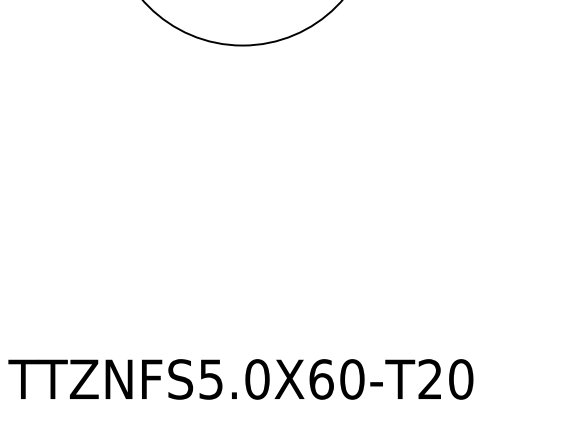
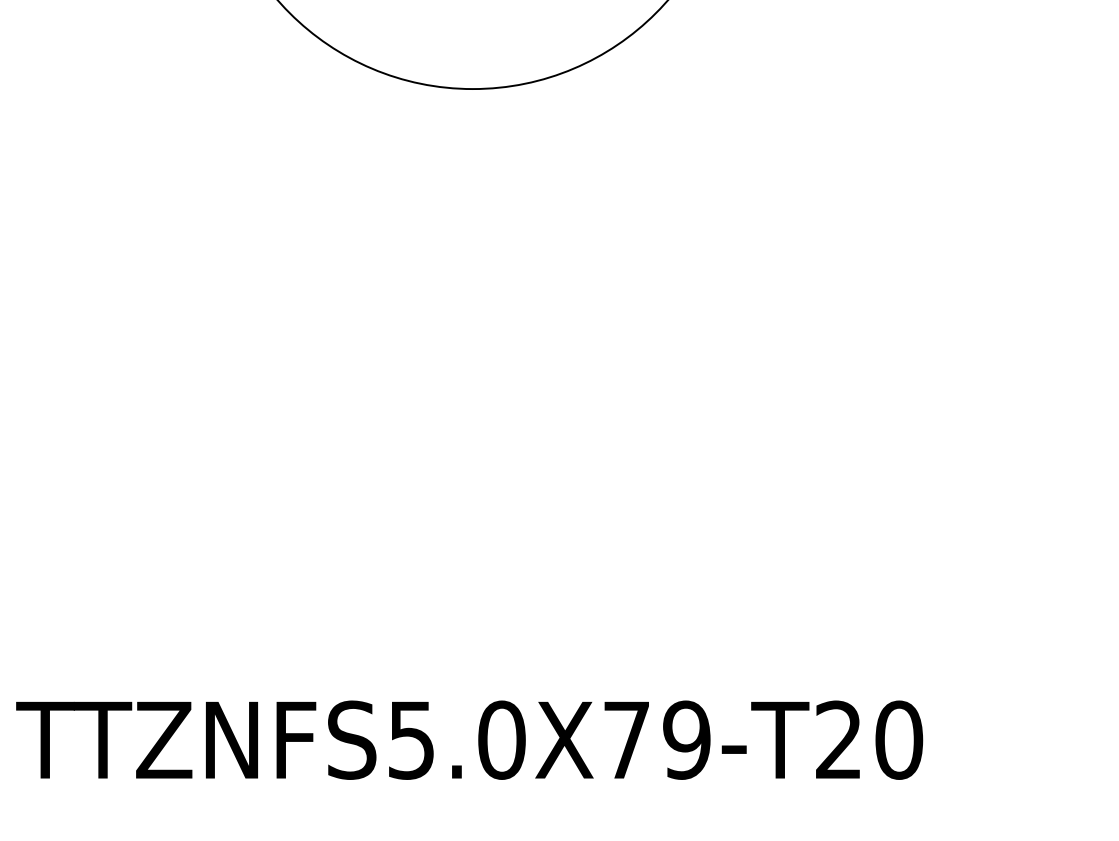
text: (336, 379) -> (656, 740), TTZNFS5.0X60-T20 -> TTZNFS5.0X79-T20

